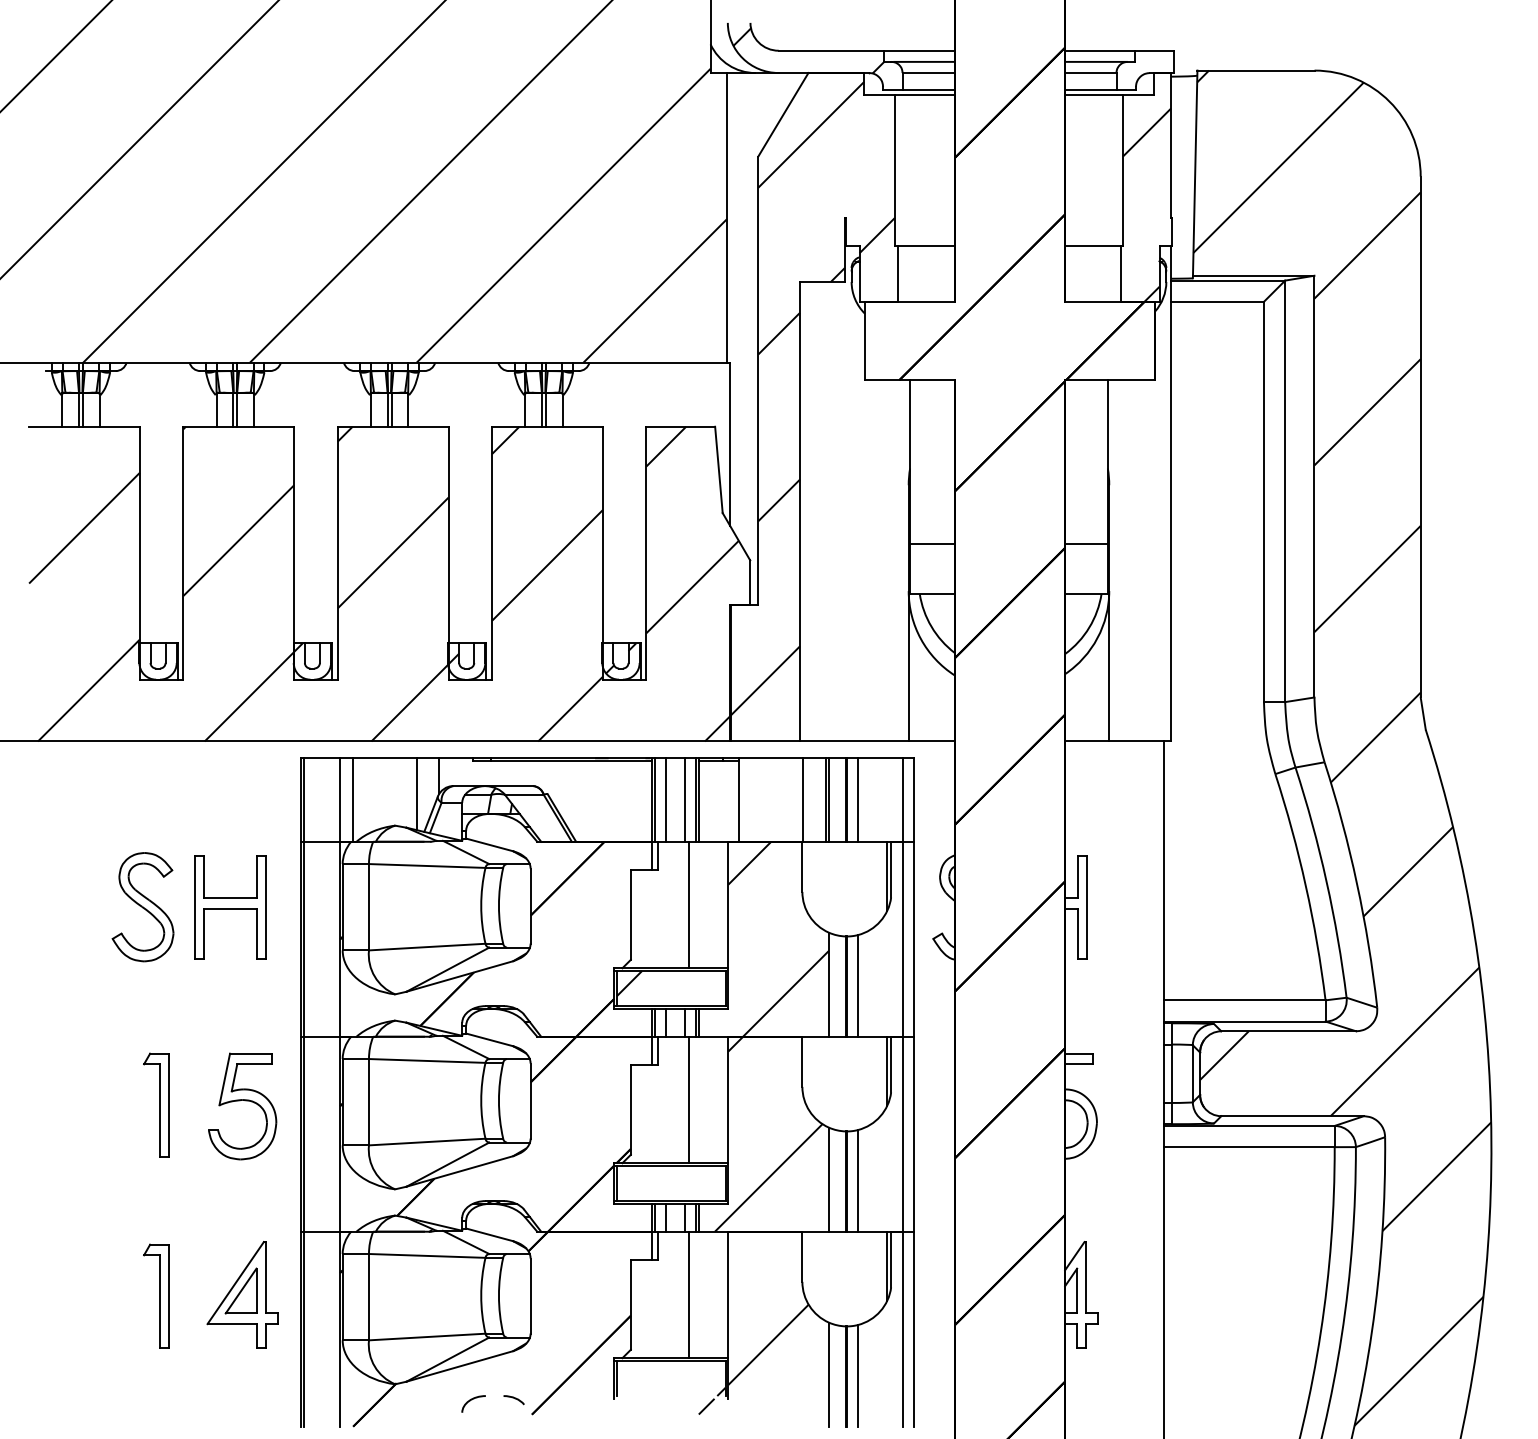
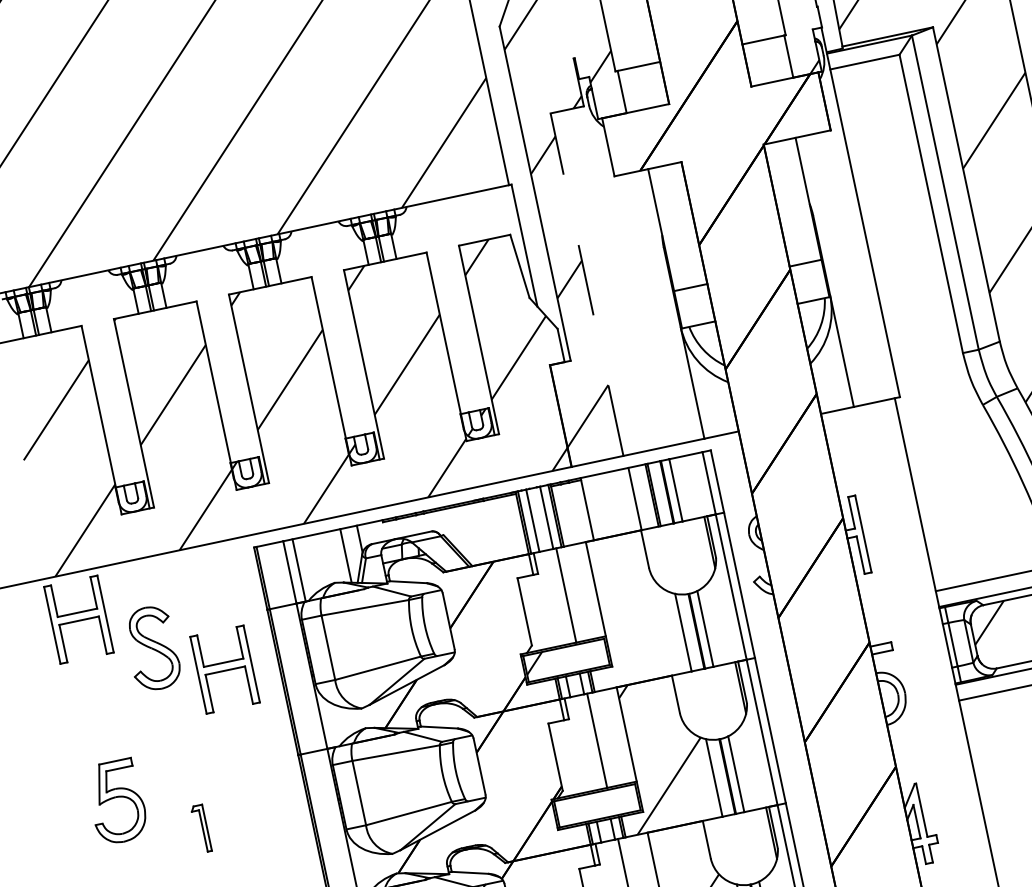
line: (800, 511) -> (587, 284), solid -> dashed
part: (56, 803) -> (79, 619), added
part: (142, 907) -> (152, 648), moved
hatch: (778, 938) -> (638, 606), removed
part: (156, 1104) -> (201, 828), size x0.6
part: (242, 1106) -> (116, 801), moved

